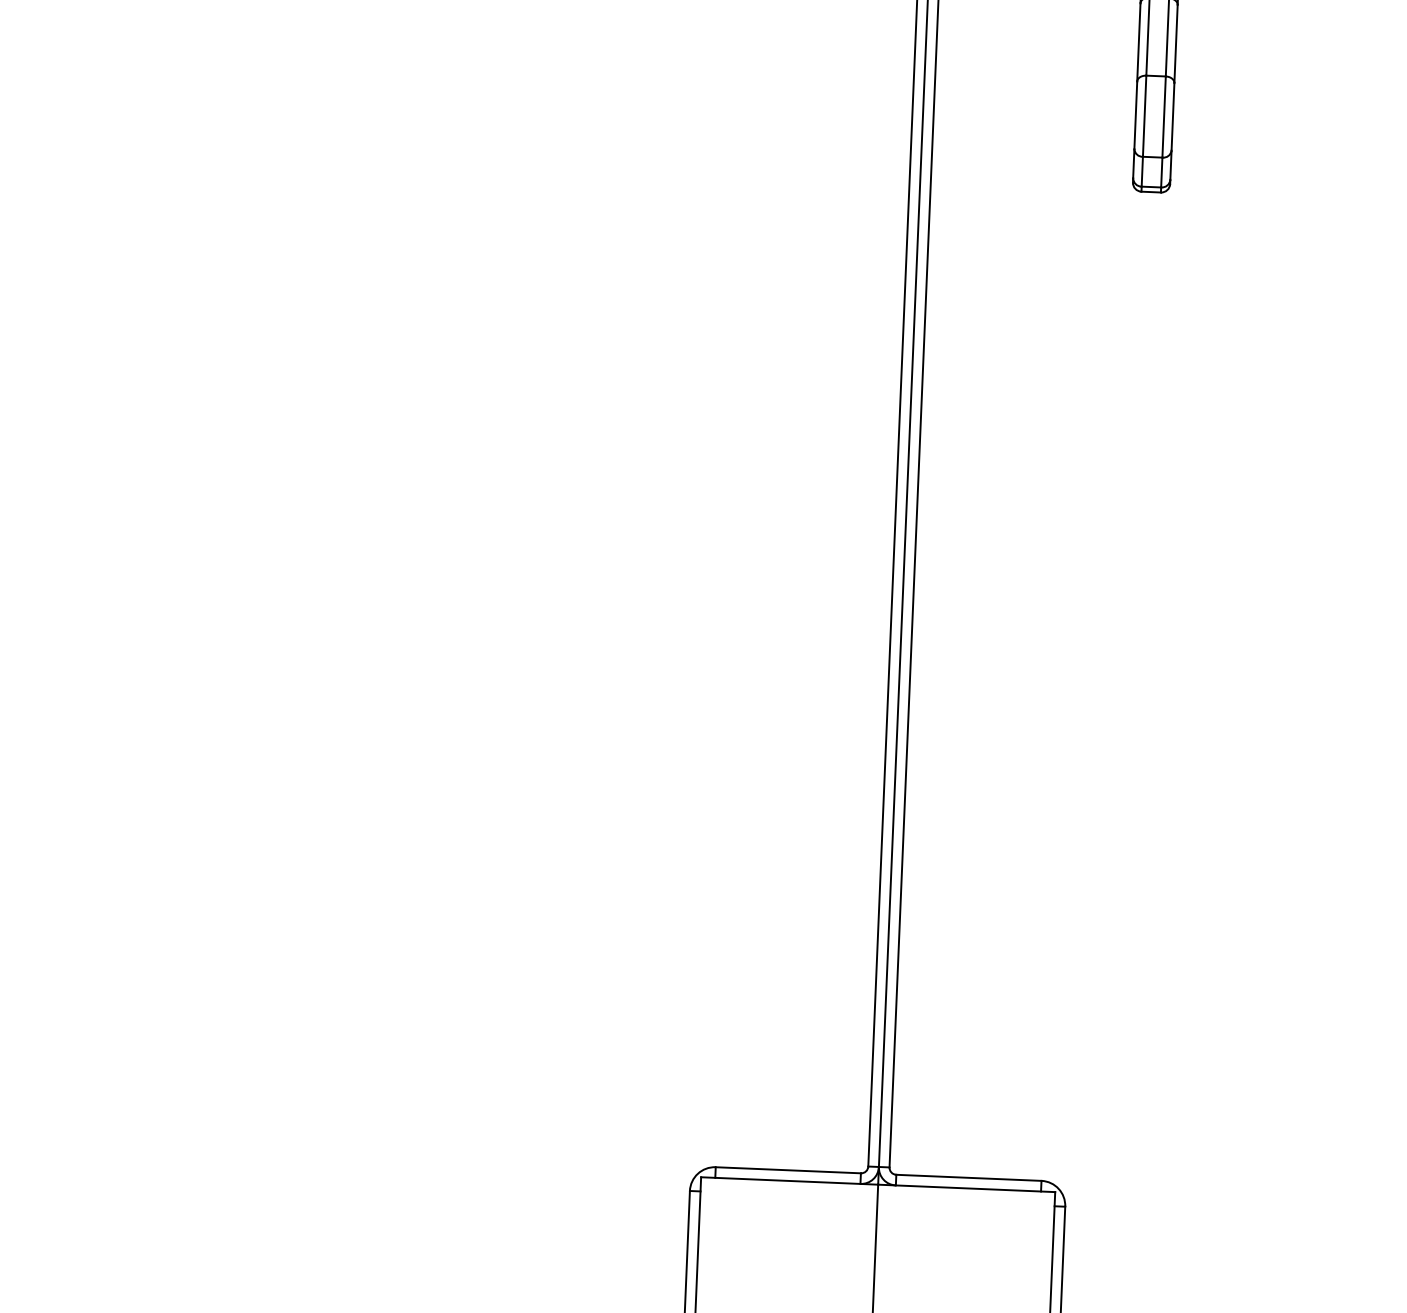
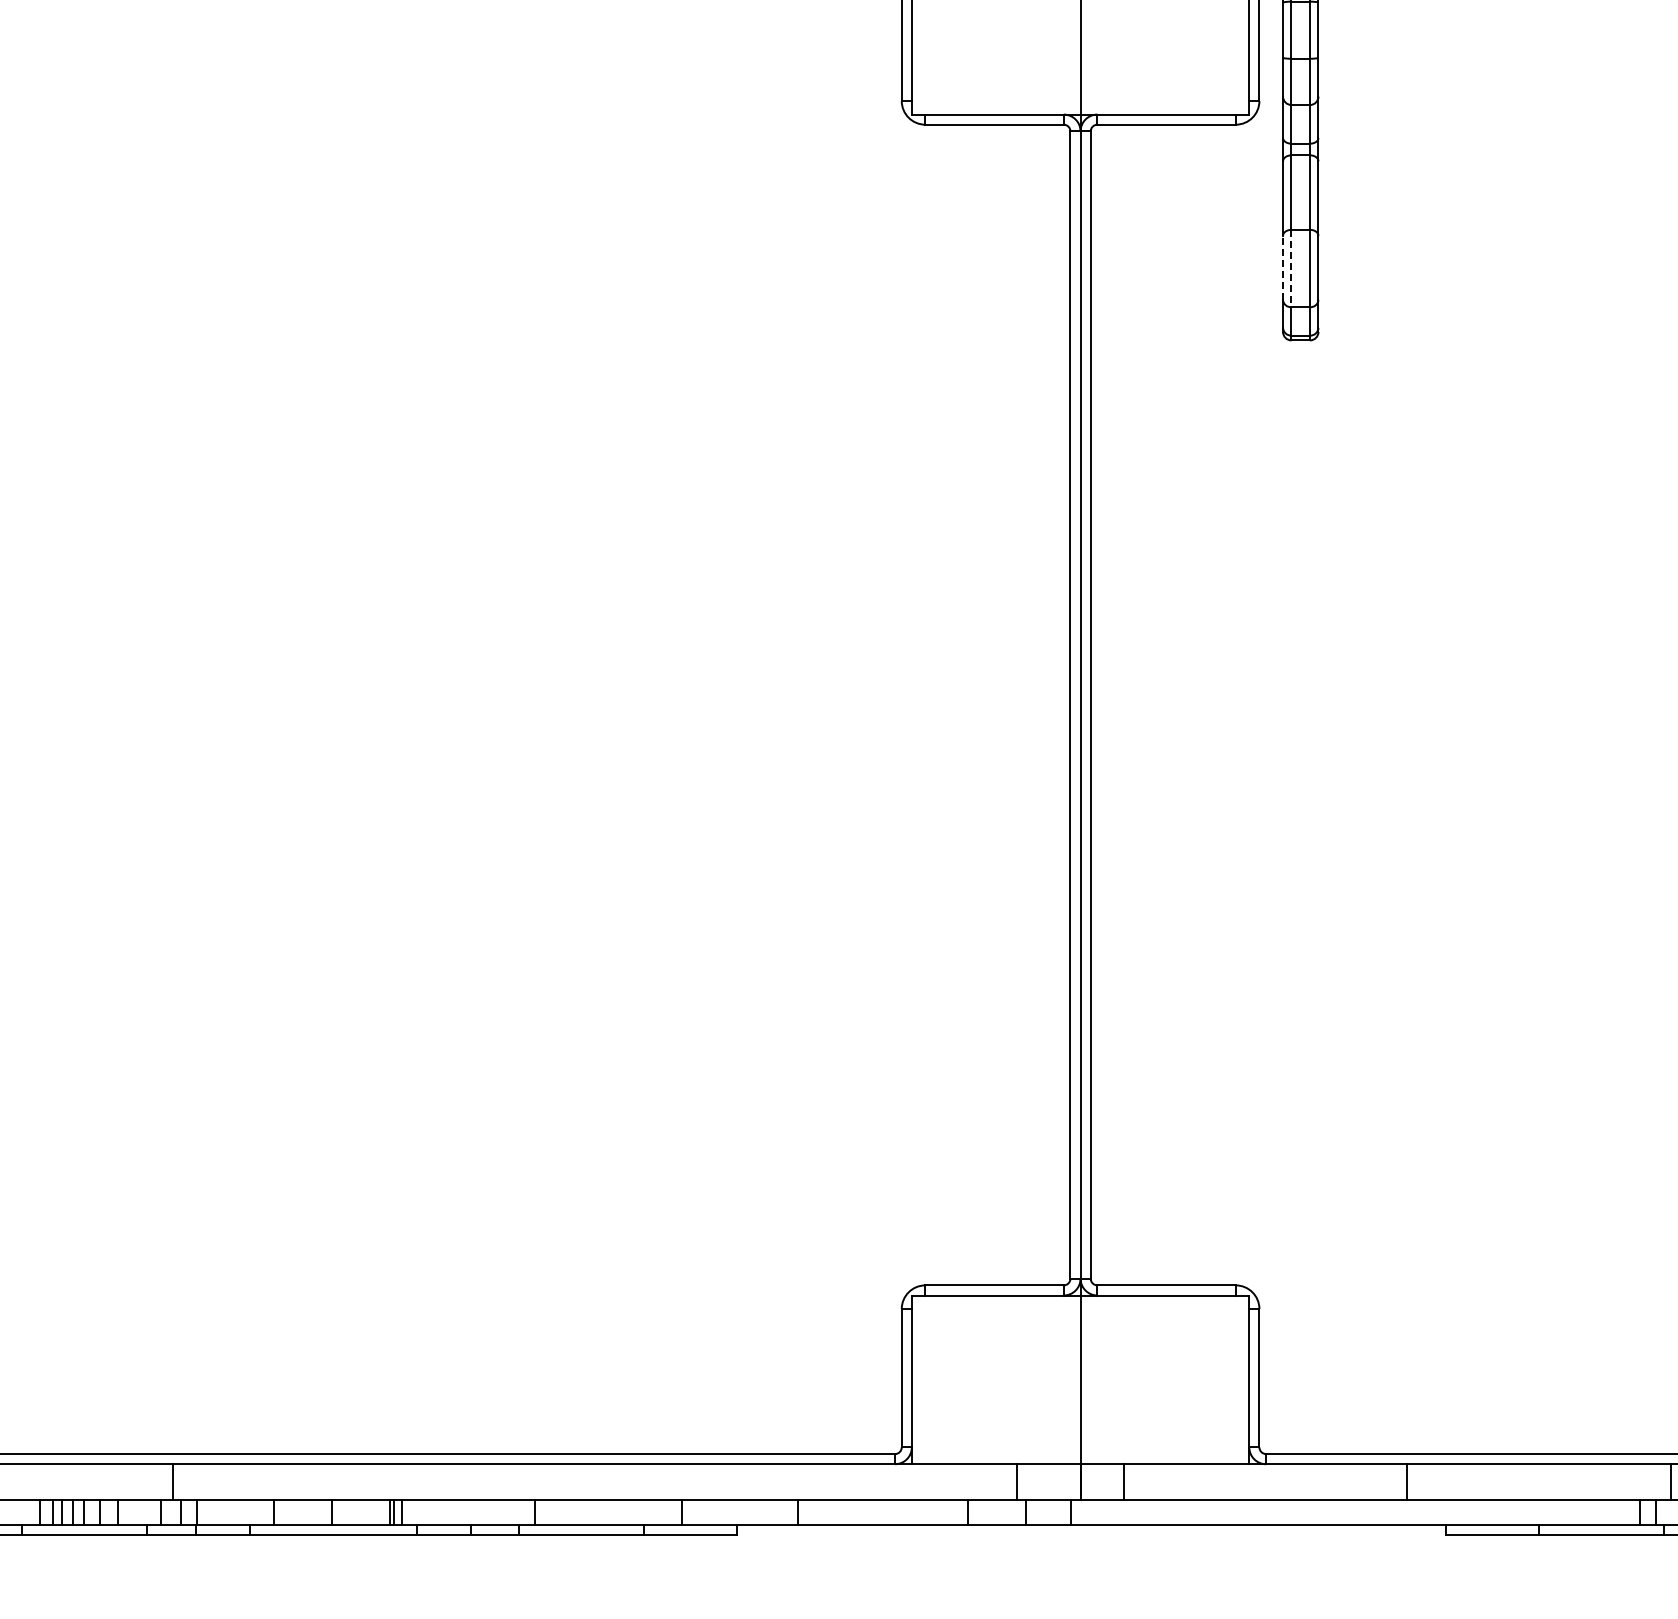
line: (1136, 114) -> (1283, 267), solid -> dashed
line: (1144, 116) -> (1291, 268), solid -> dashed

